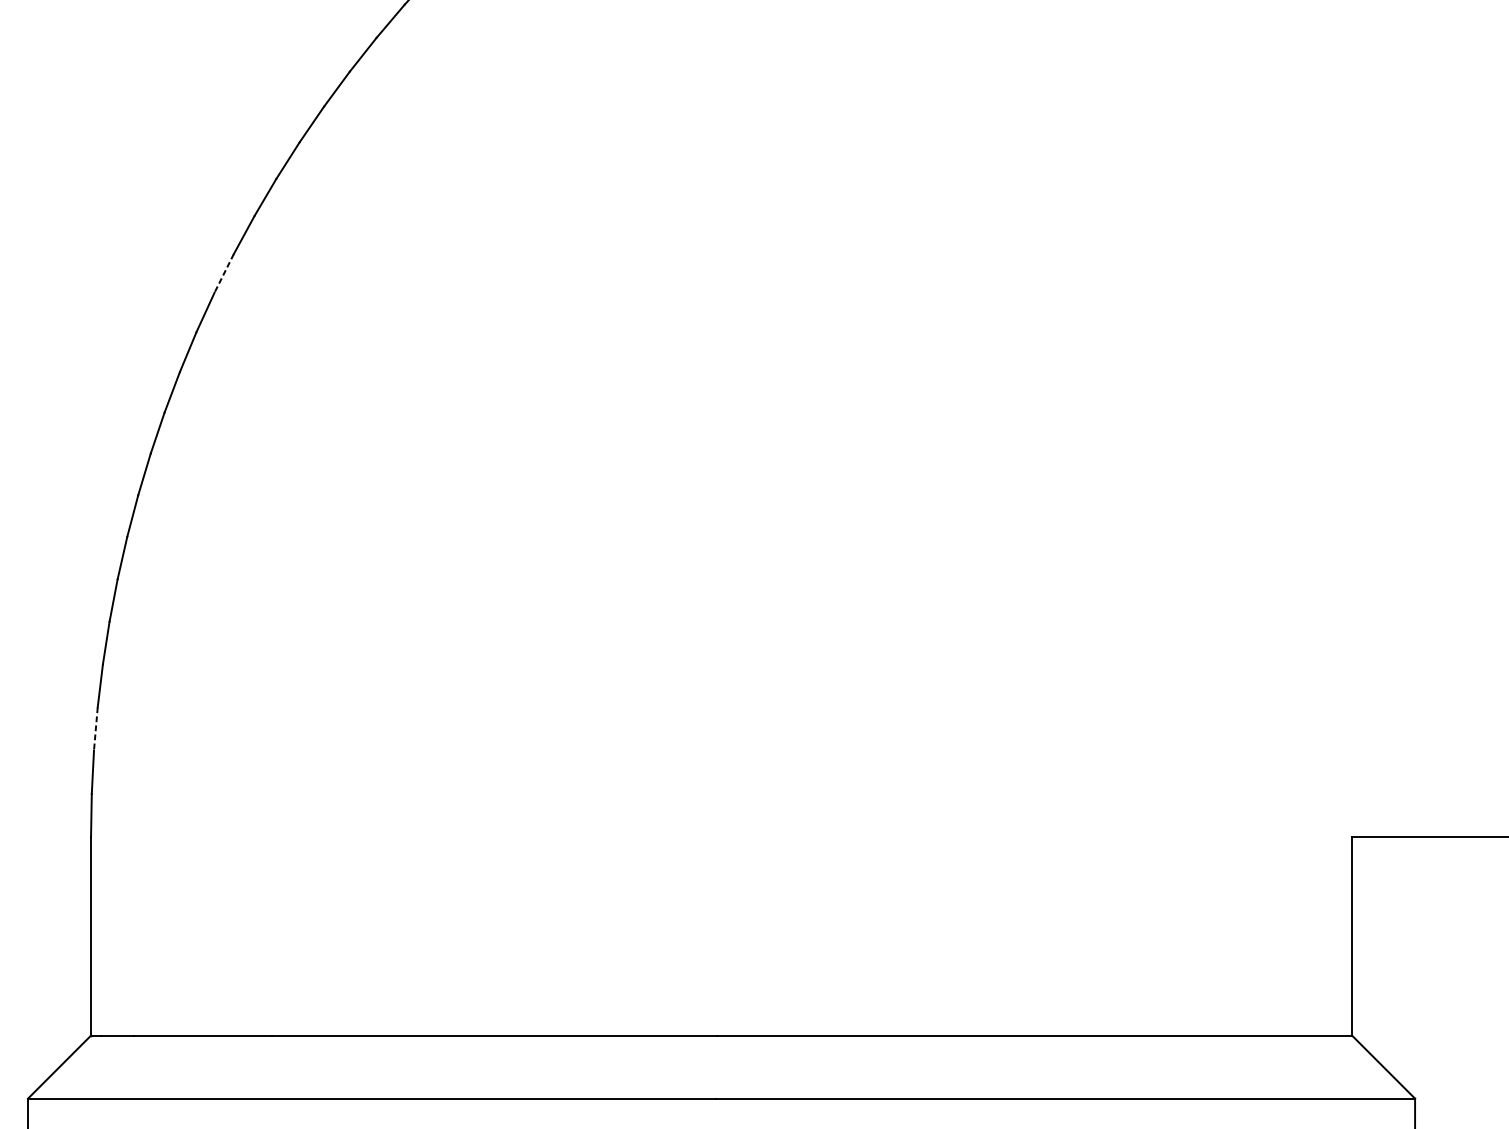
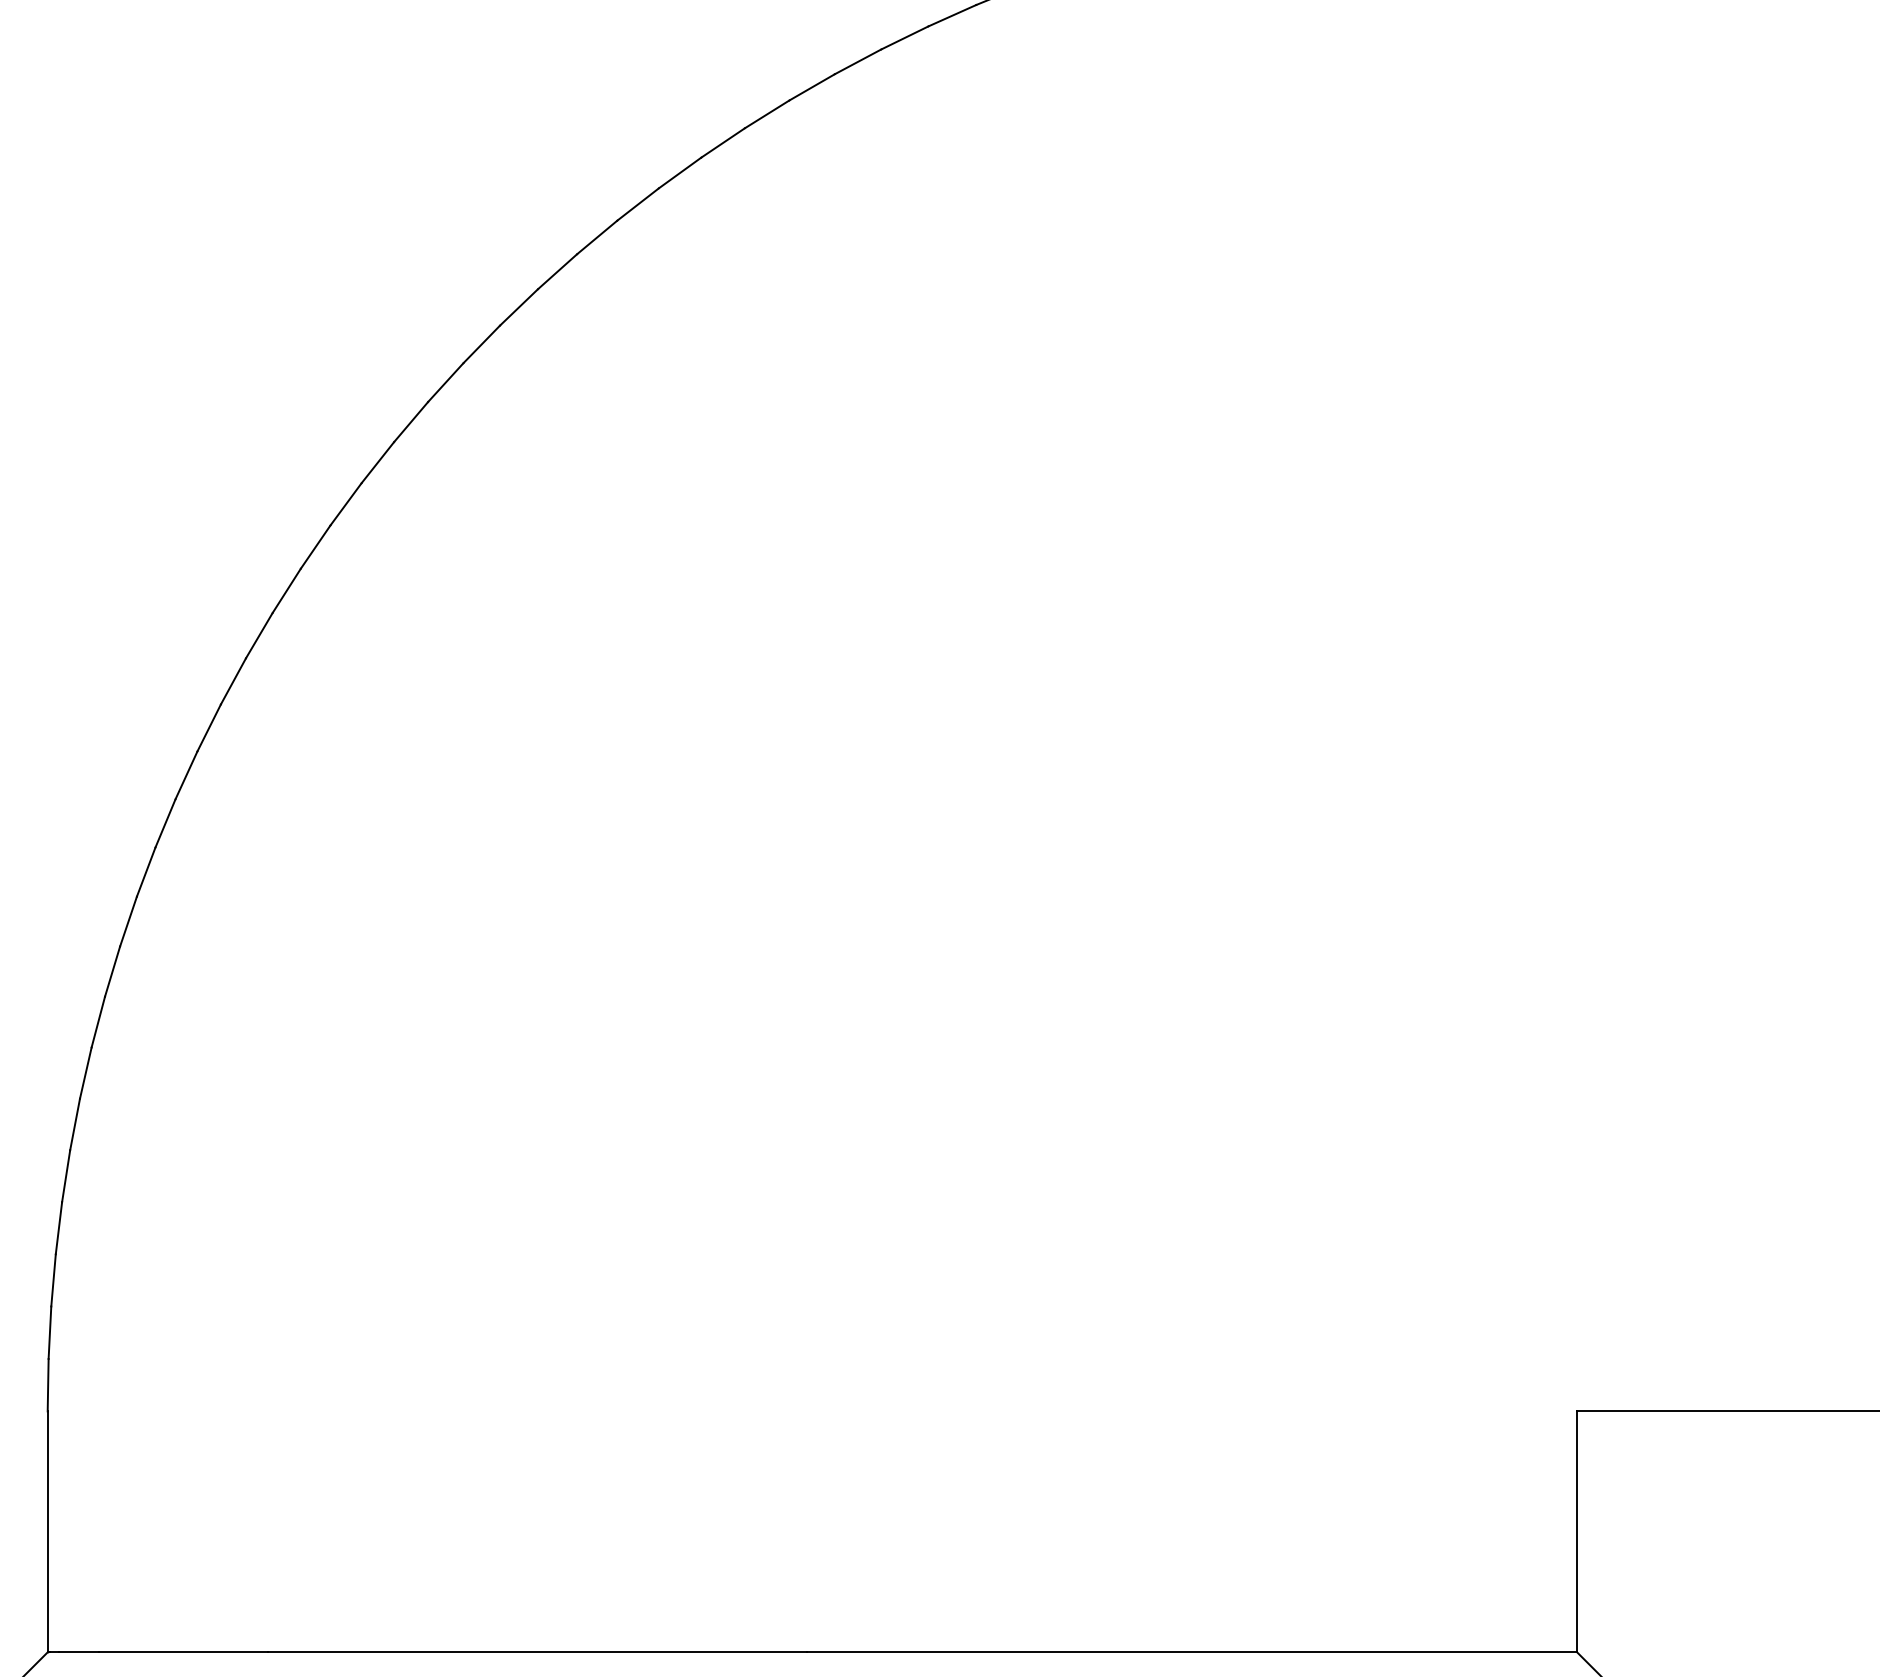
line: (223, 273) -> (208, 728), dashed -> solid
line: (95, 729) -> (53, 1280), dashed -> solid

